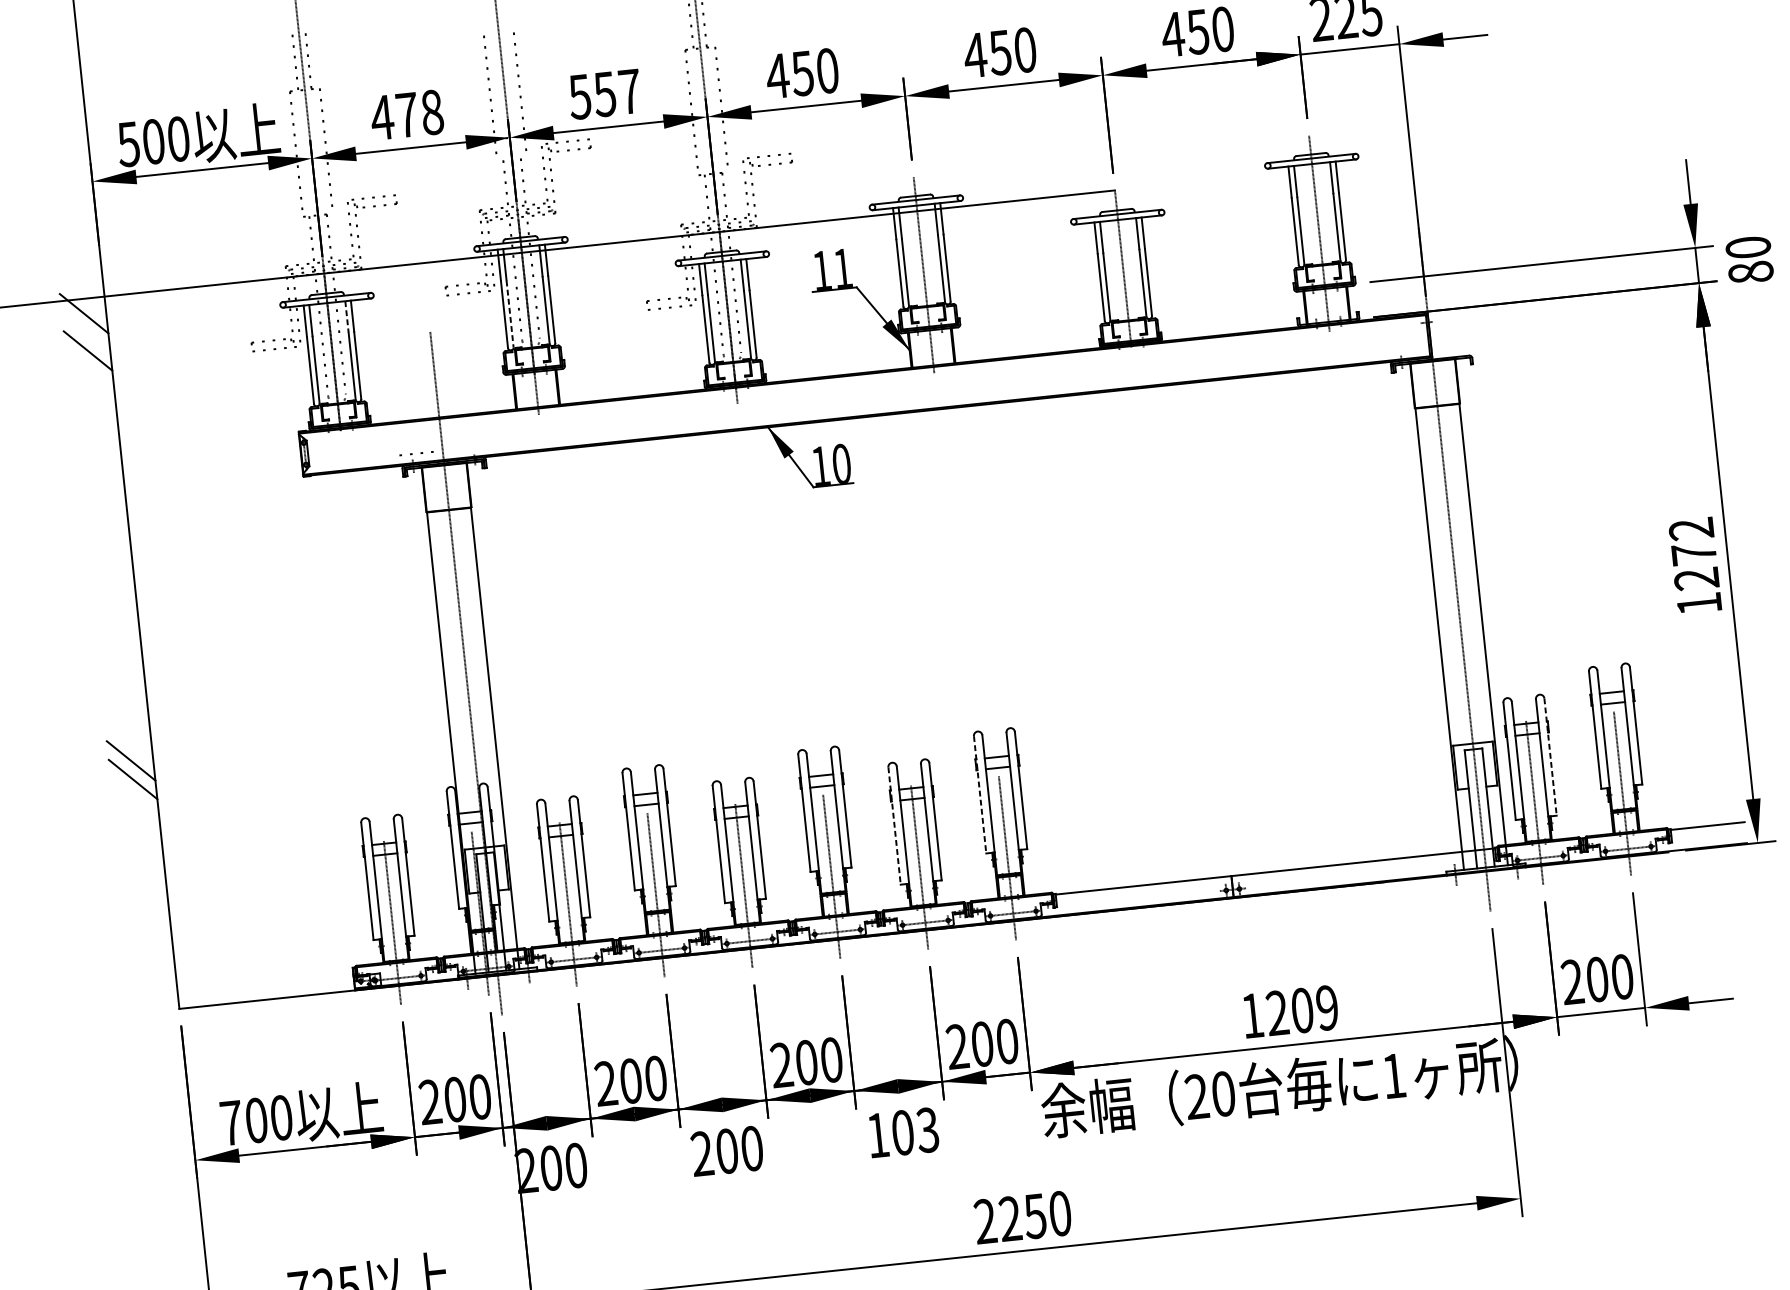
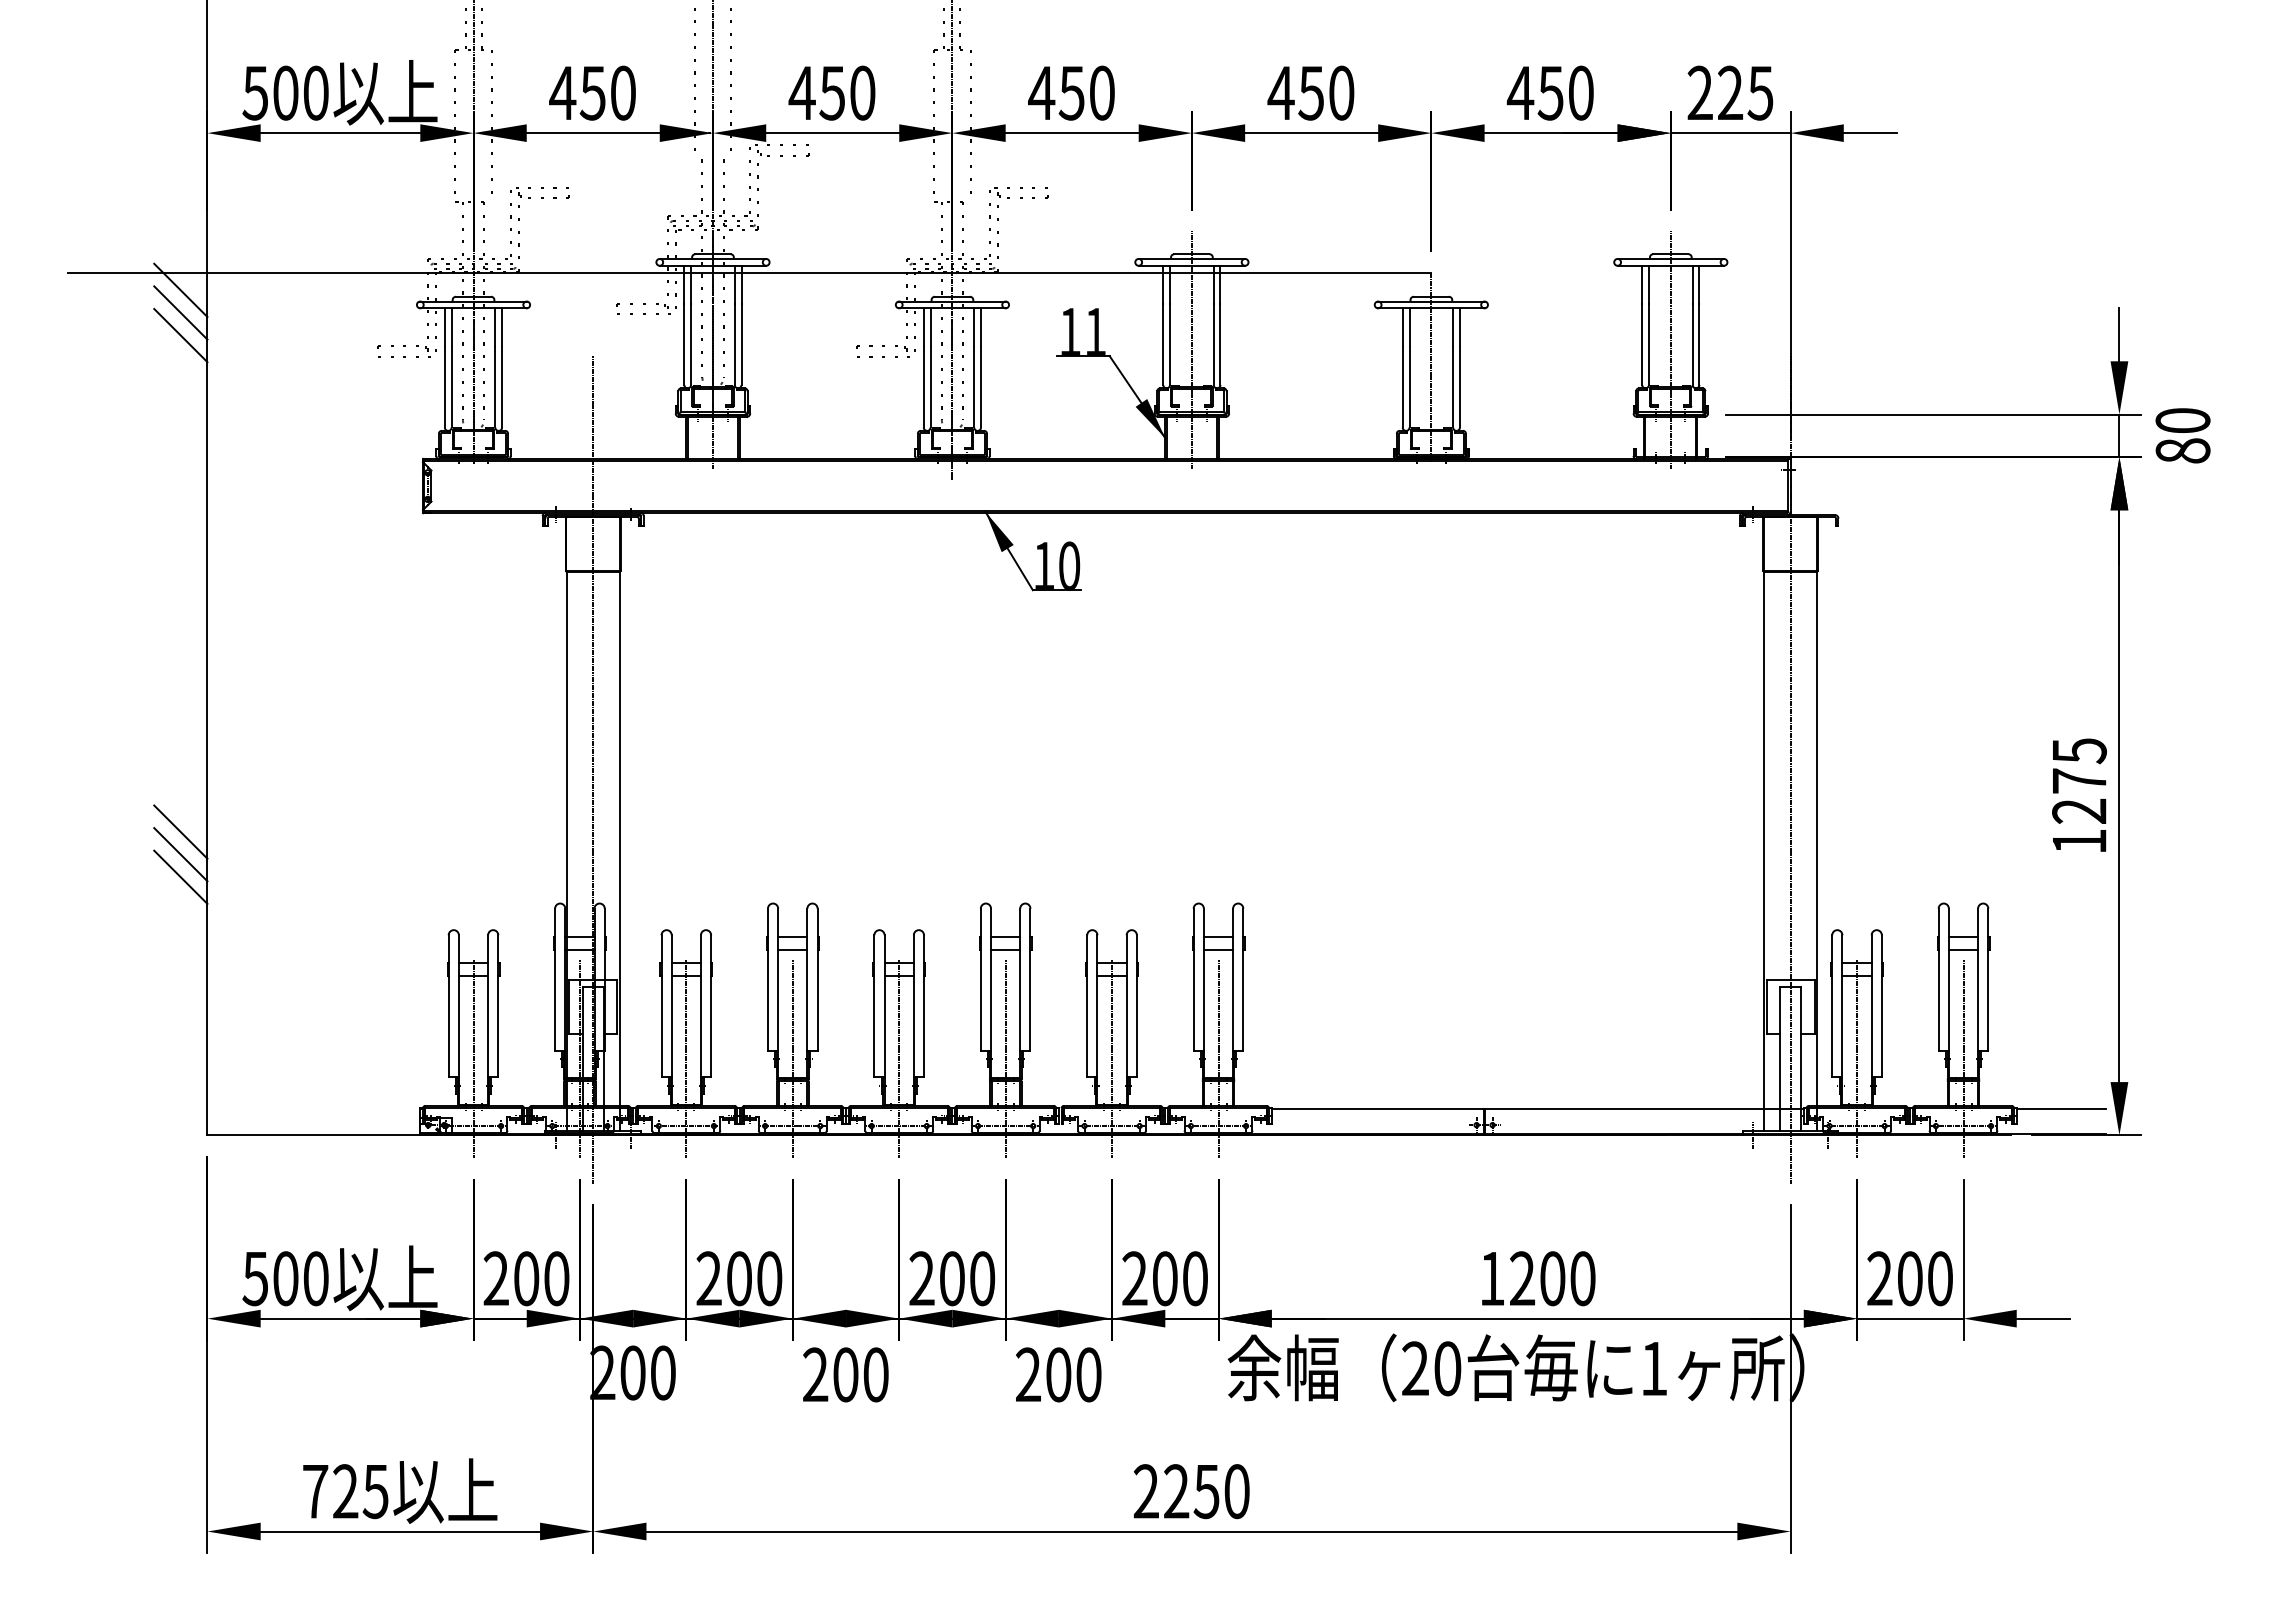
text: (604, 93) -> (831, 92), 557 -> 450
text: (419, 113) -> (607, 92), 478 -> 450
line: (510, 314) -> (691, 344), dashed -> solid
line: (347, 317) -> (495, 327), dashed -> solid
line: (85, 331) -> (180, 312), added
line: (412, 453) -> (556, 499), removed
text: (1691, 529) -> (2079, 751), 1272 -> 1275
line: (1550, 757) -> (1881, 1006), dashed -> solid
line: (980, 795) -> (1193, 980), dashed -> solid
line: (134, 797) -> (180, 876), added
line: (894, 826) -> (1087, 1006), dashed -> solid
text: (1327, 1007) -> (1582, 1278), 1209 -> 1200
text: (231, 1123) -> (255, 1279), 700 -> 500
text: (902, 1132) -> (1058, 1374), 103 -> 200

